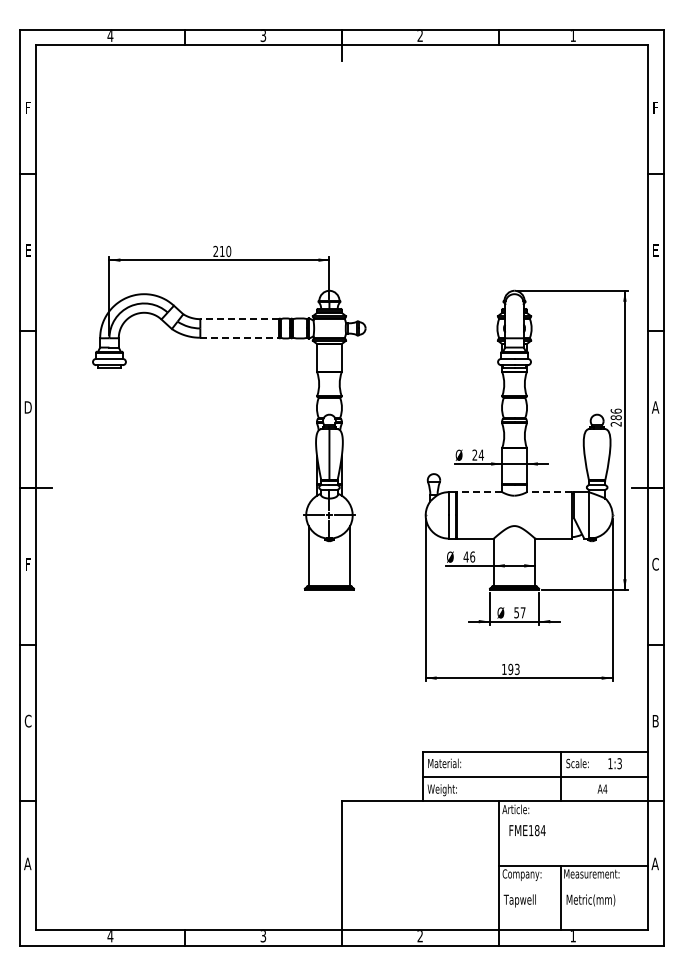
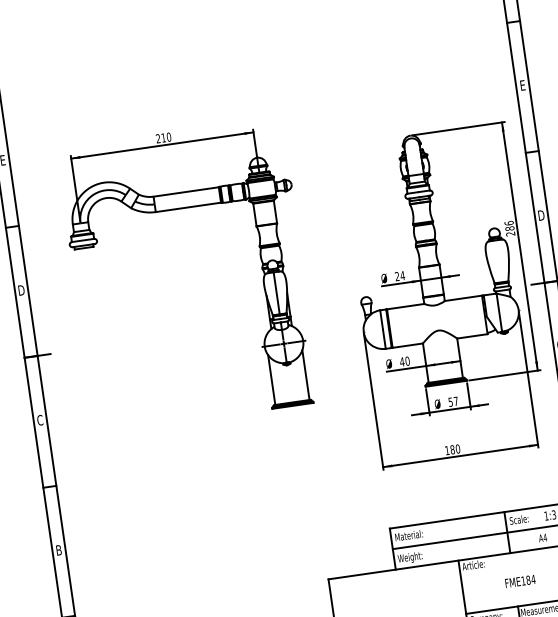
line: (239, 319) -> (186, 192), dashed -> solid
line: (240, 337) -> (189, 207), dashed -> solid
text: (655, 407) -> (541, 215), A -> D
line: (479, 492) -> (405, 306), dashed -> solid
line: (548, 492) -> (462, 298), dashed -> solid
text: (472, 556) -> (407, 360), 46 -> 40
text: (27, 564) -> (39, 420), F -> C
text: (513, 668) -> (454, 448), 193 -> 180
text: (27, 720) -> (58, 549), C -> B
text: (527, 830) -> (520, 581), moved

